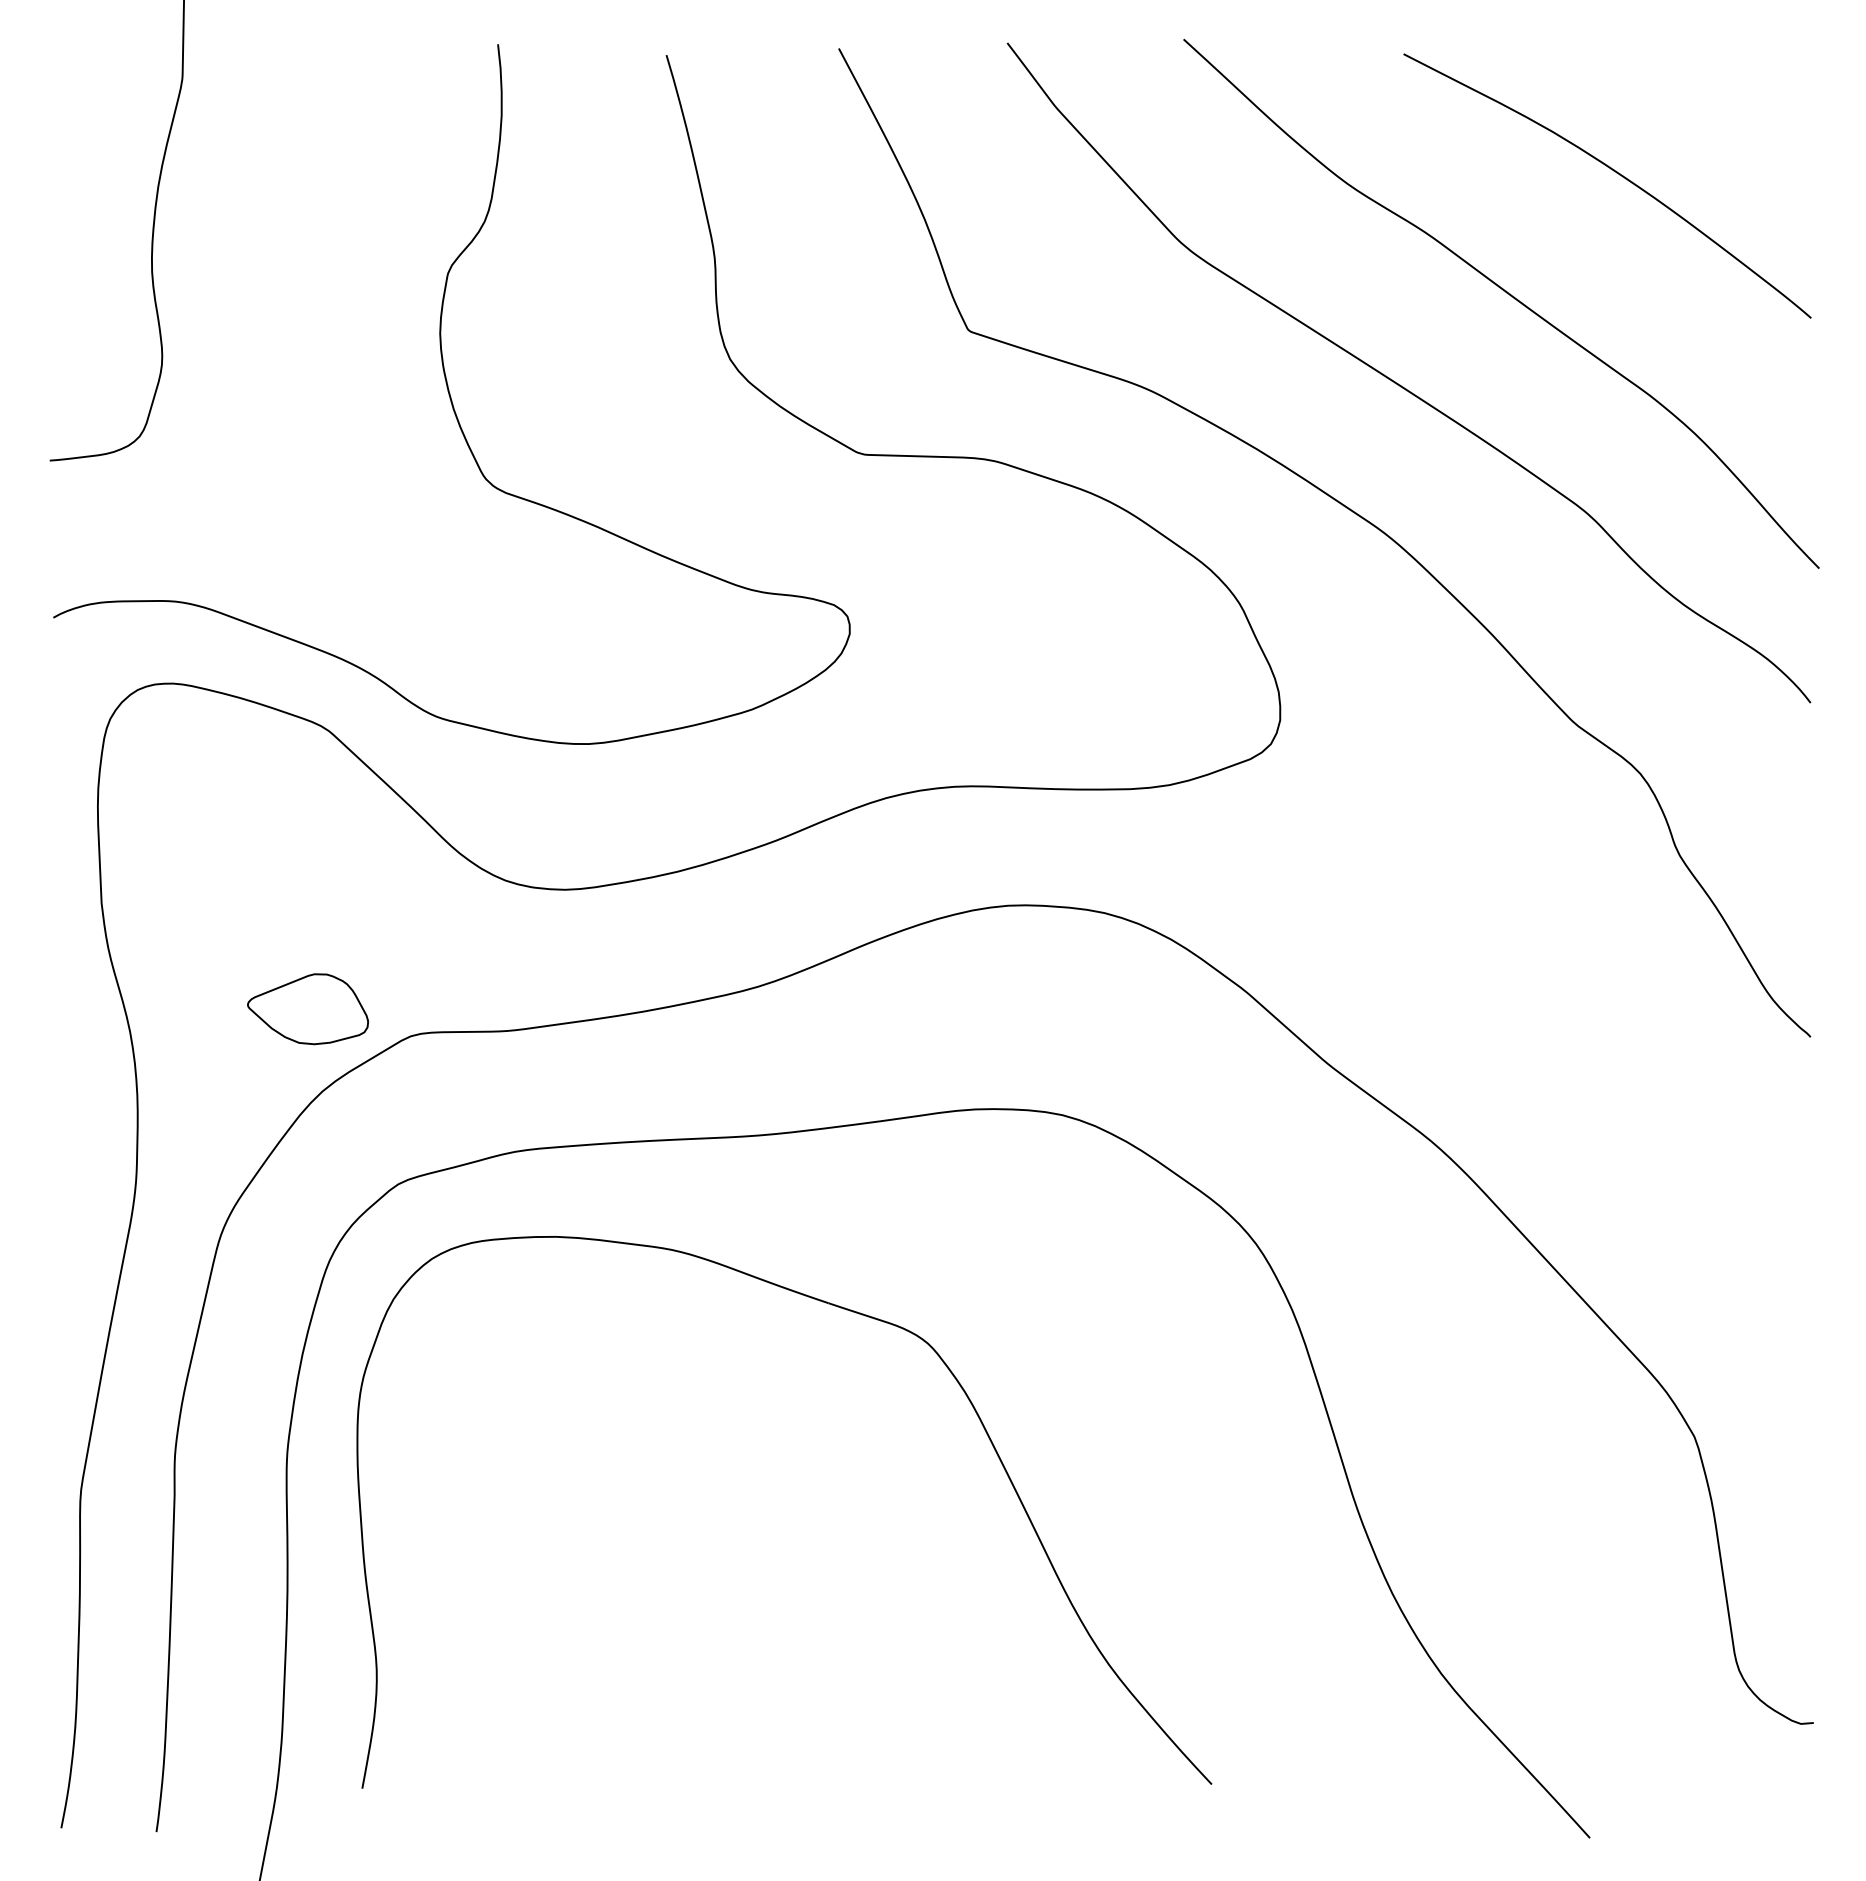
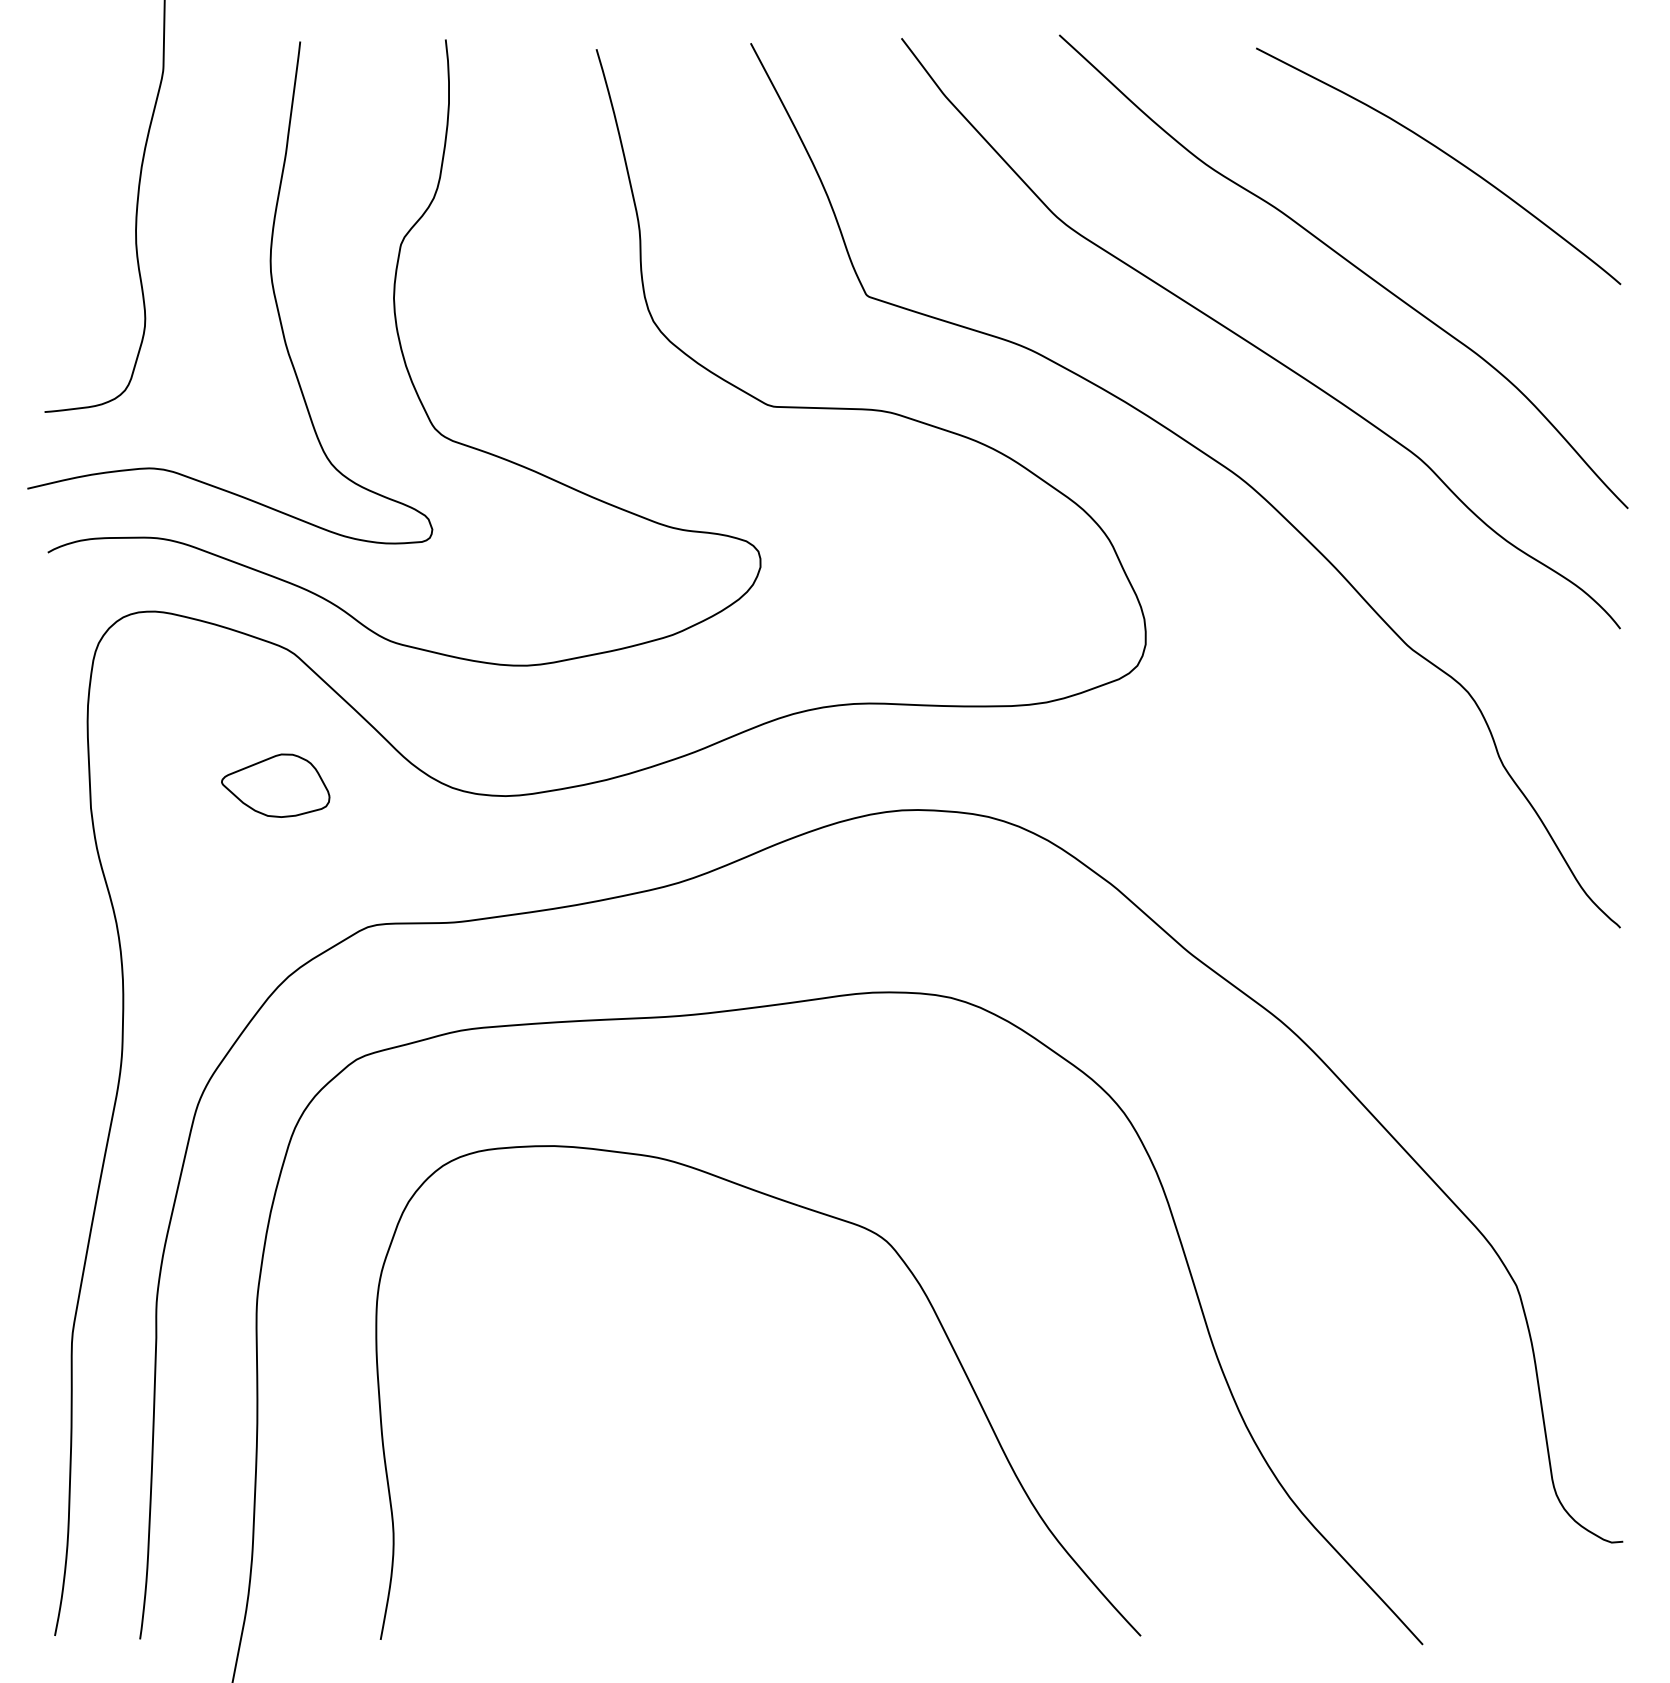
curve: (303, 319) -> (271, 285), added
part: (308, 1009) -> (276, 786), moved
part: (852, 1312) -> (819, 1213), moved

